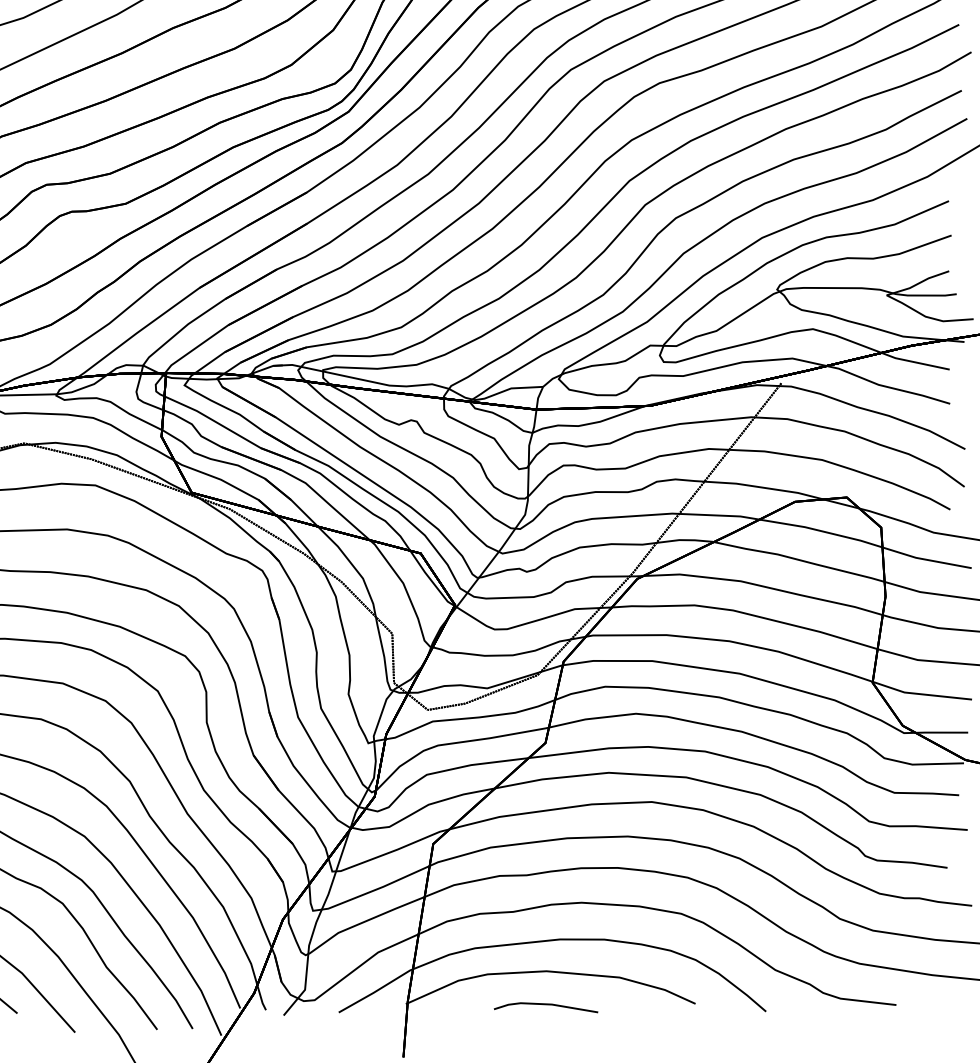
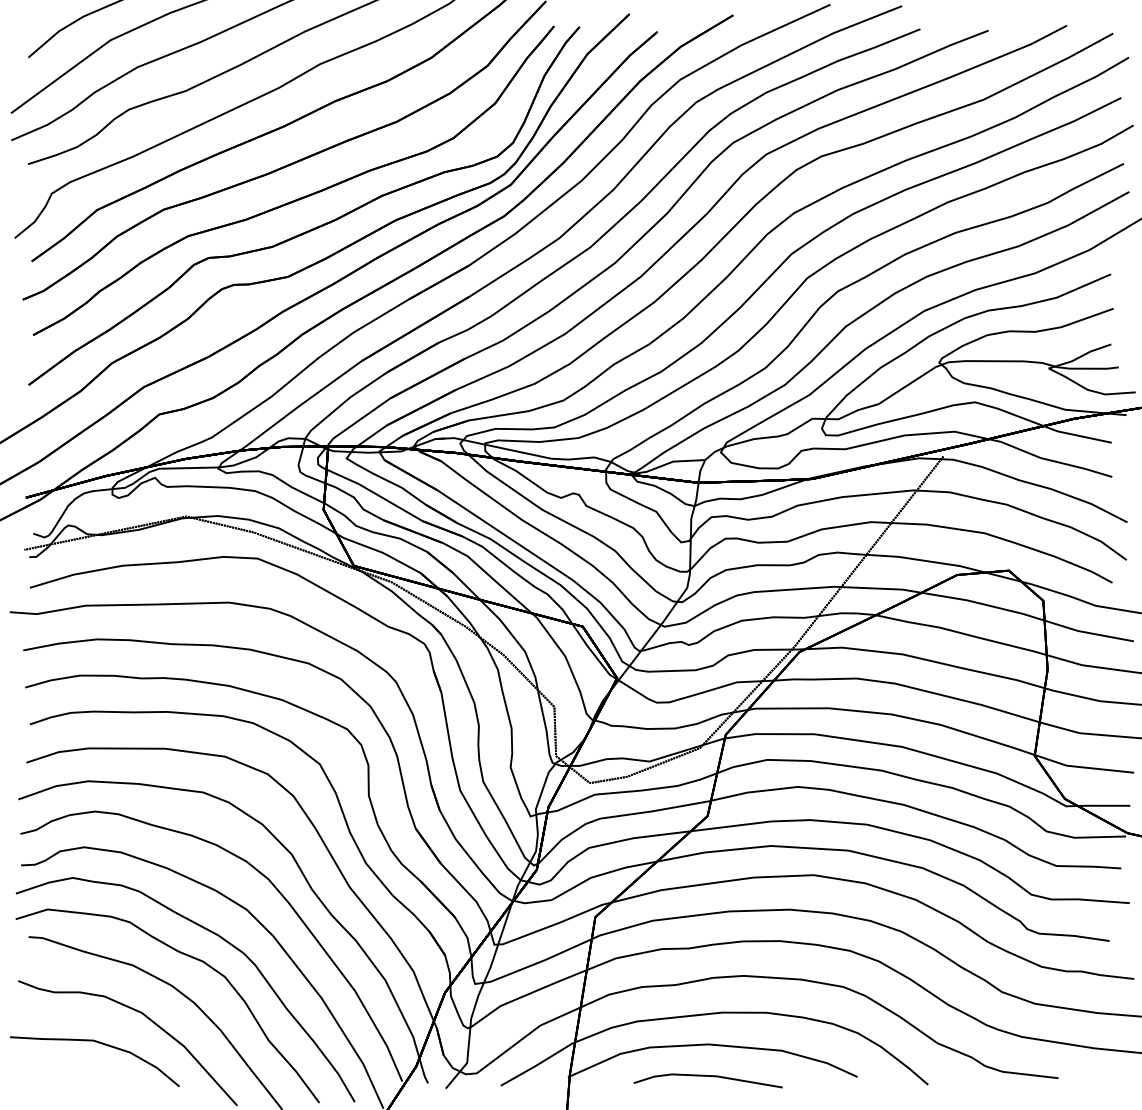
part: (545, 1007) -> (707, 1080), size x1.43

